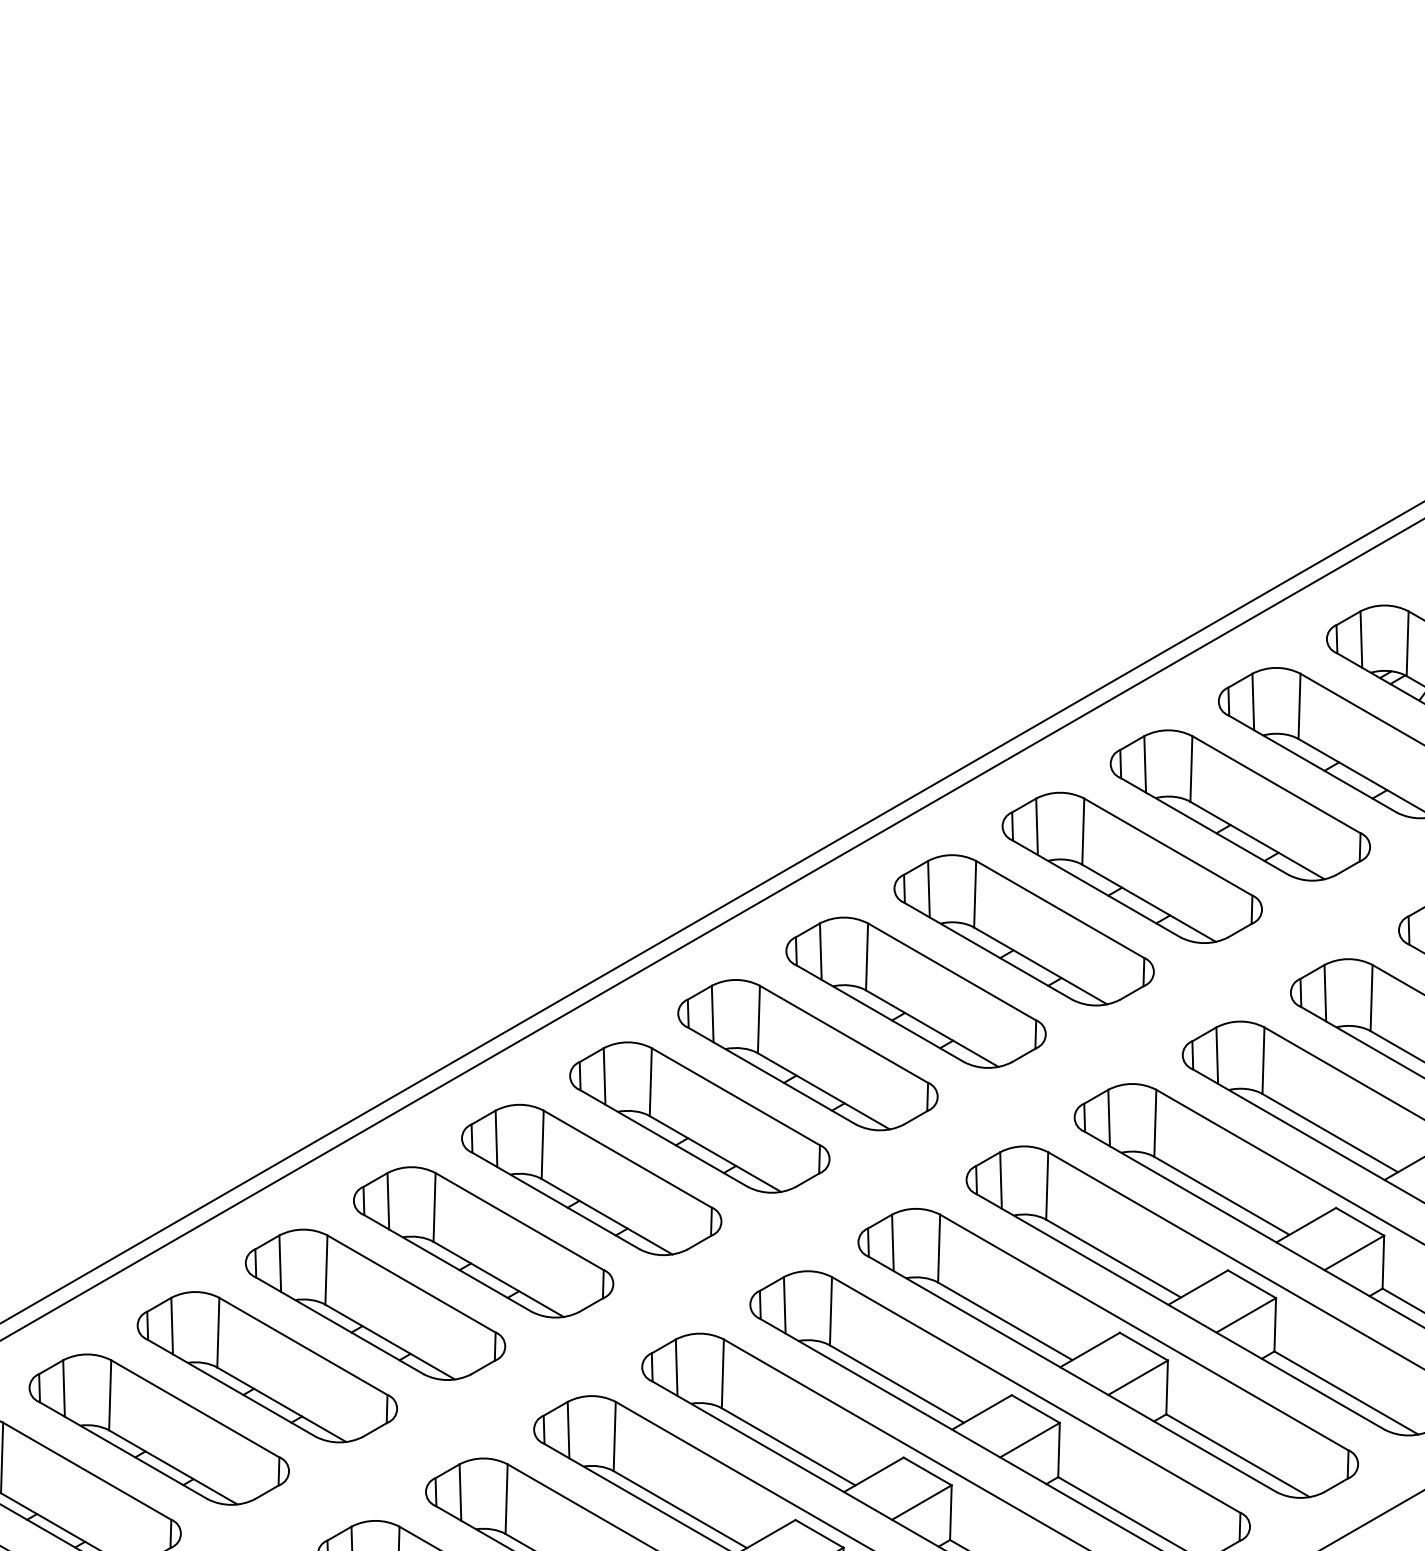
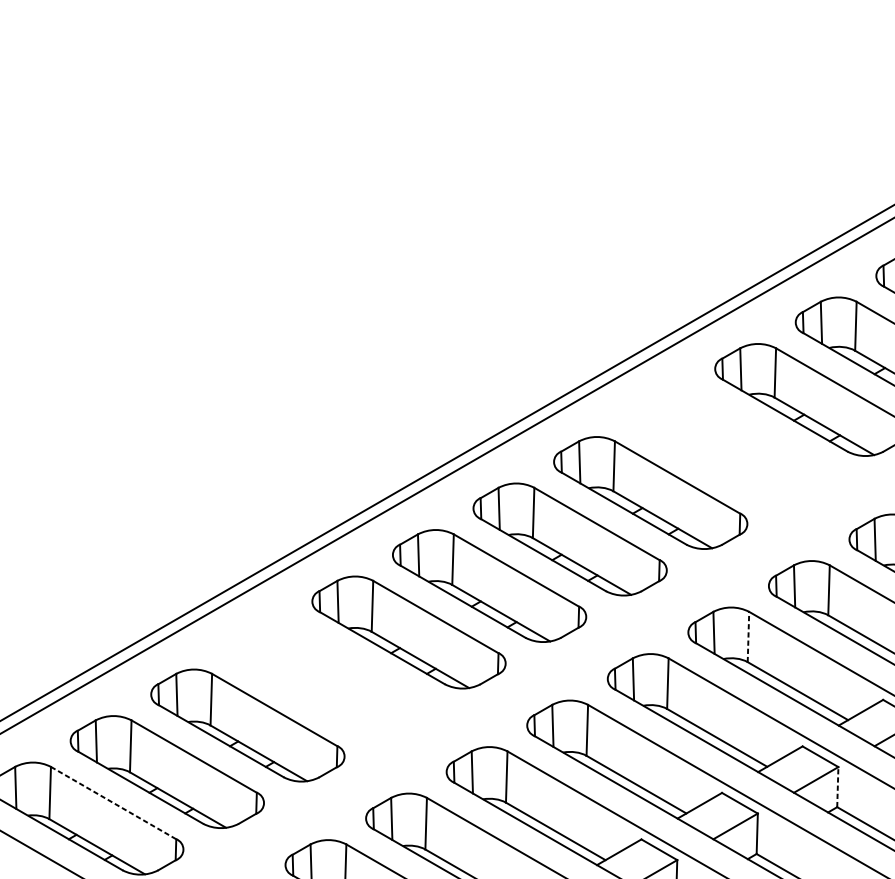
part: (1023, 930) -> (730, 446), removed
line: (1047, 1185) -> (748, 636), solid -> dashed
part: (483, 1242) -> (328, 679), removed
line: (1167, 1387) -> (838, 787), solid -> dashed
line: (195, 1409) -> (113, 803), solid -> dashed

